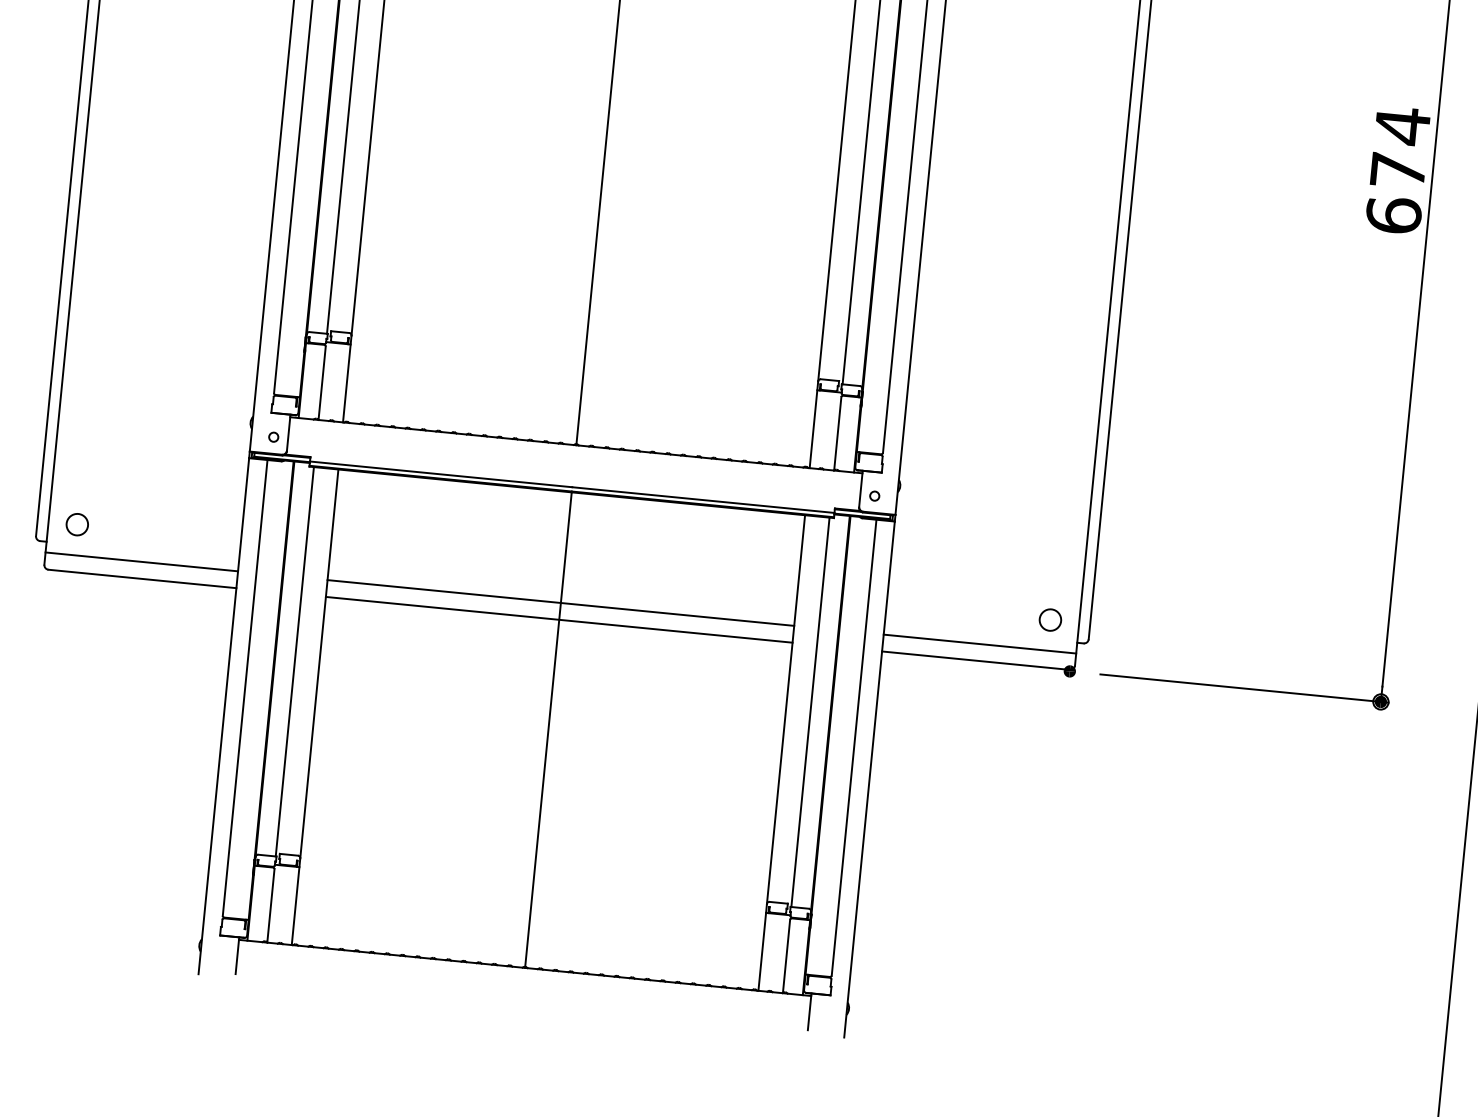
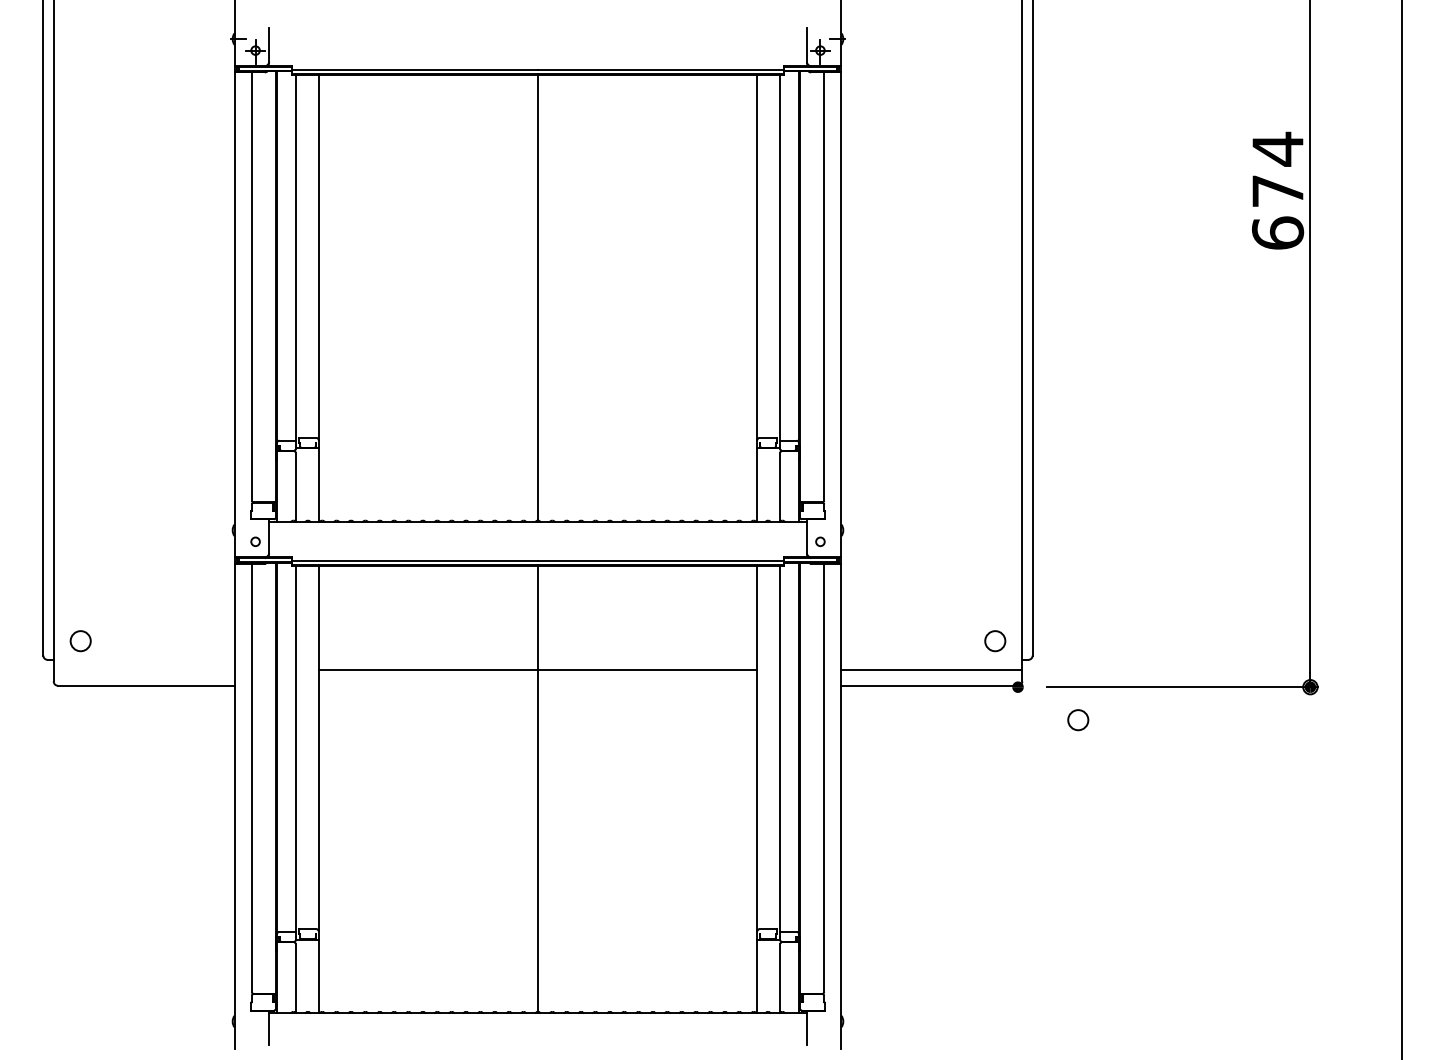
line: (141, 561) -> (143, 669), removed
line: (558, 619) -> (537, 685), removed
circle: (1130, 713) -> (1078, 720), added

